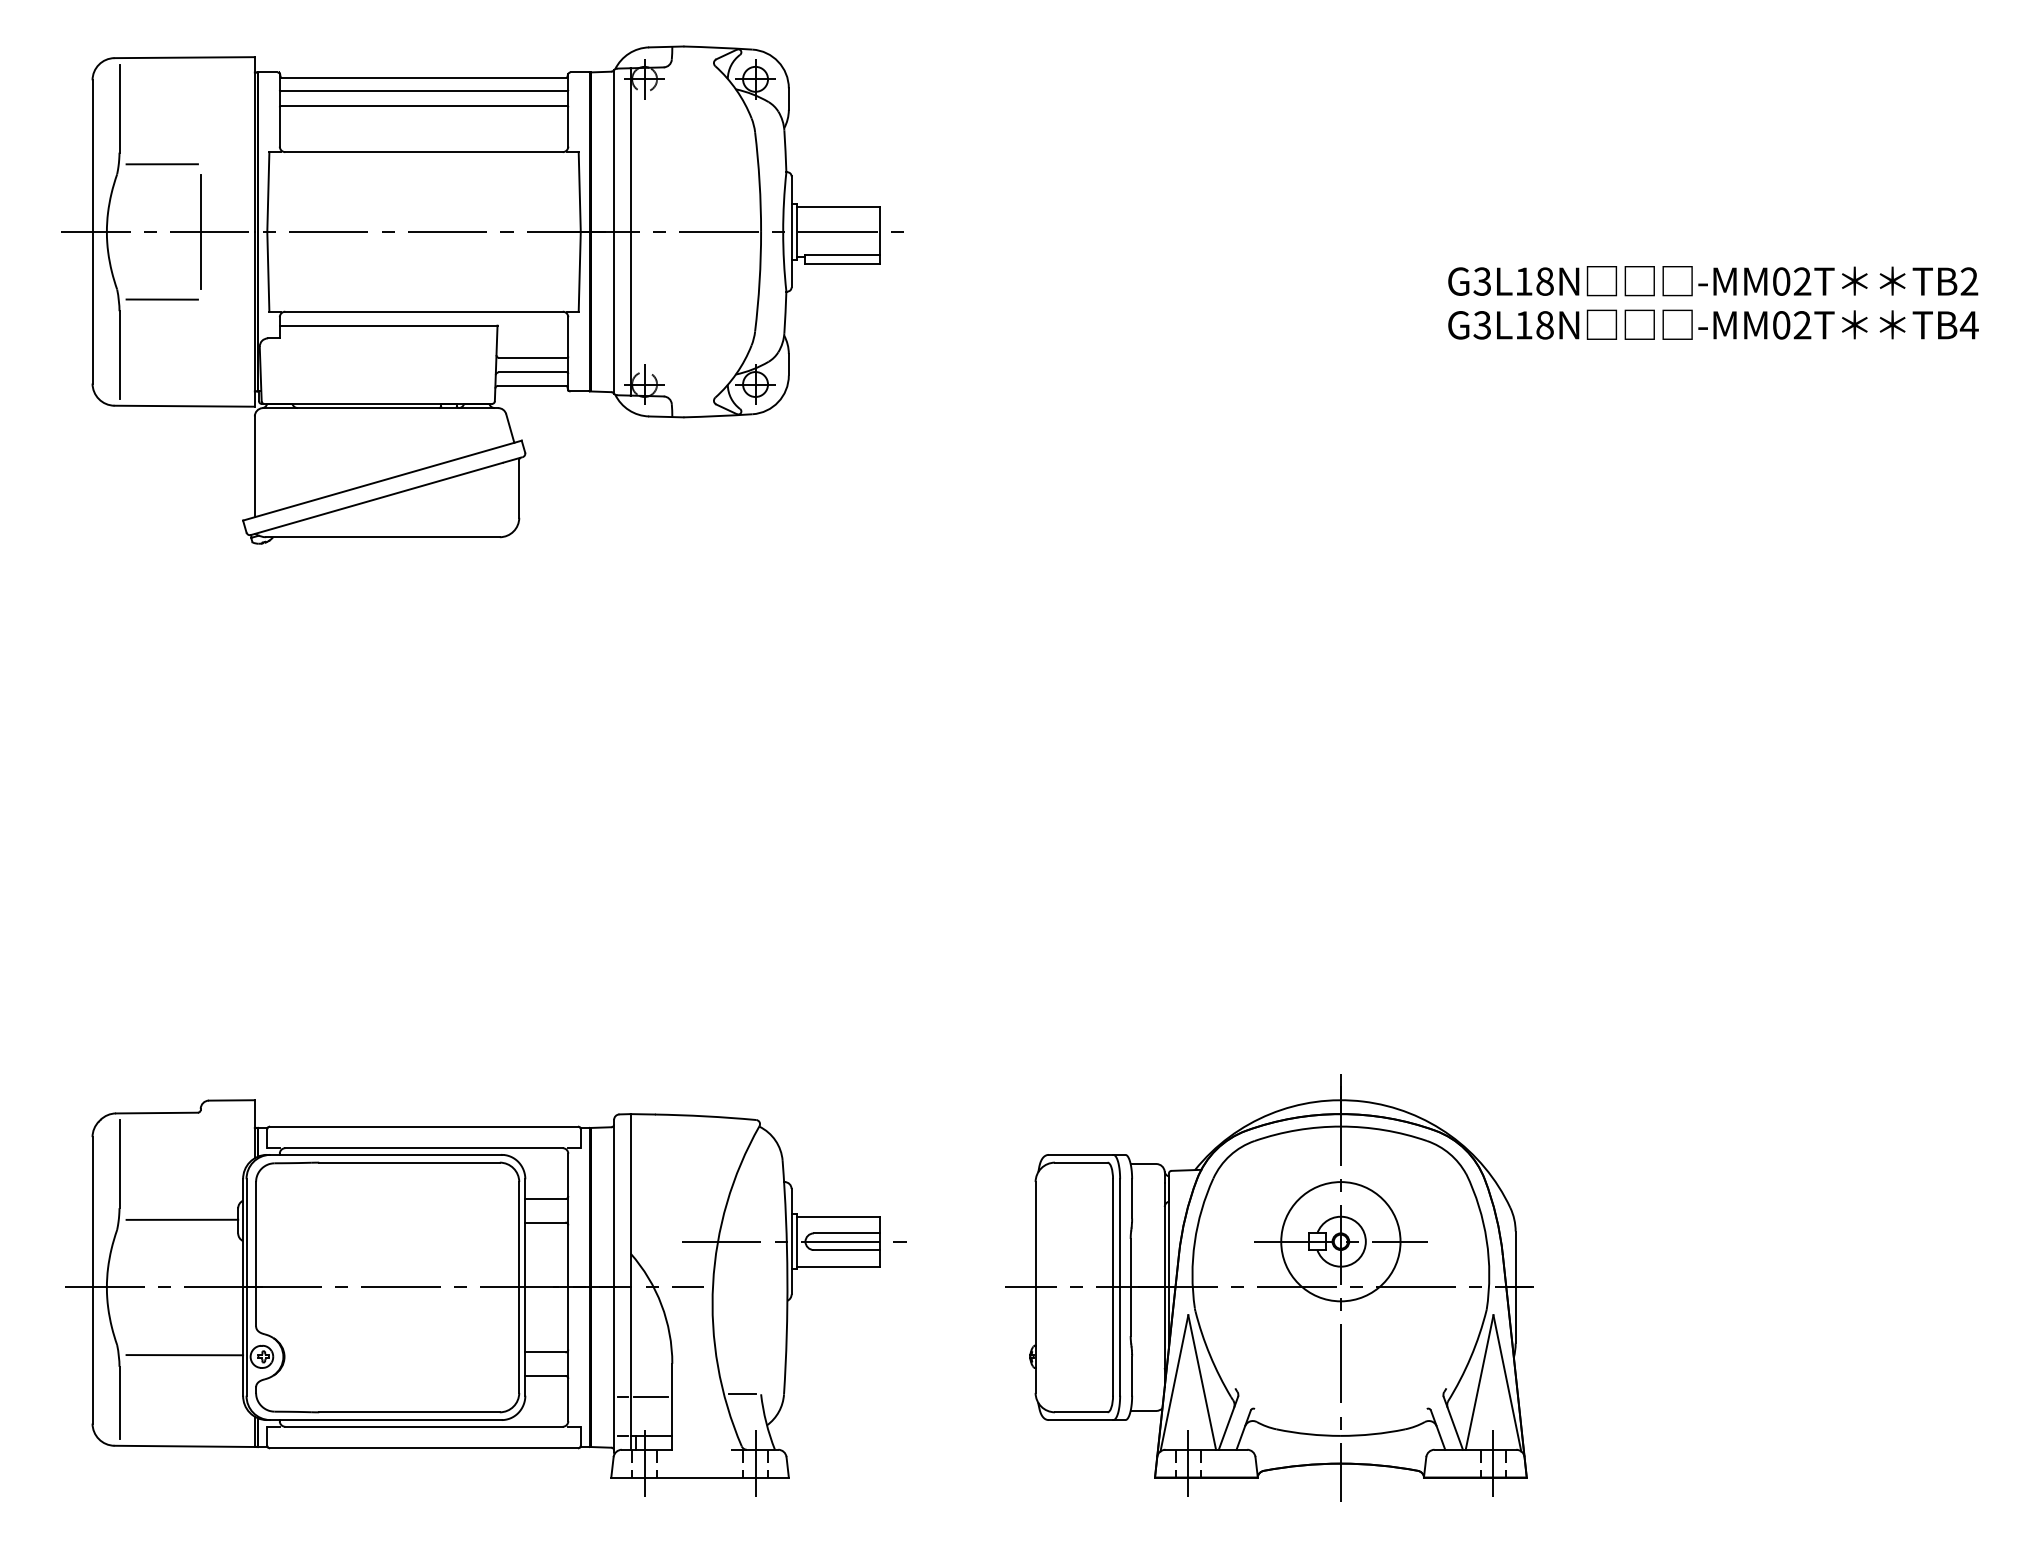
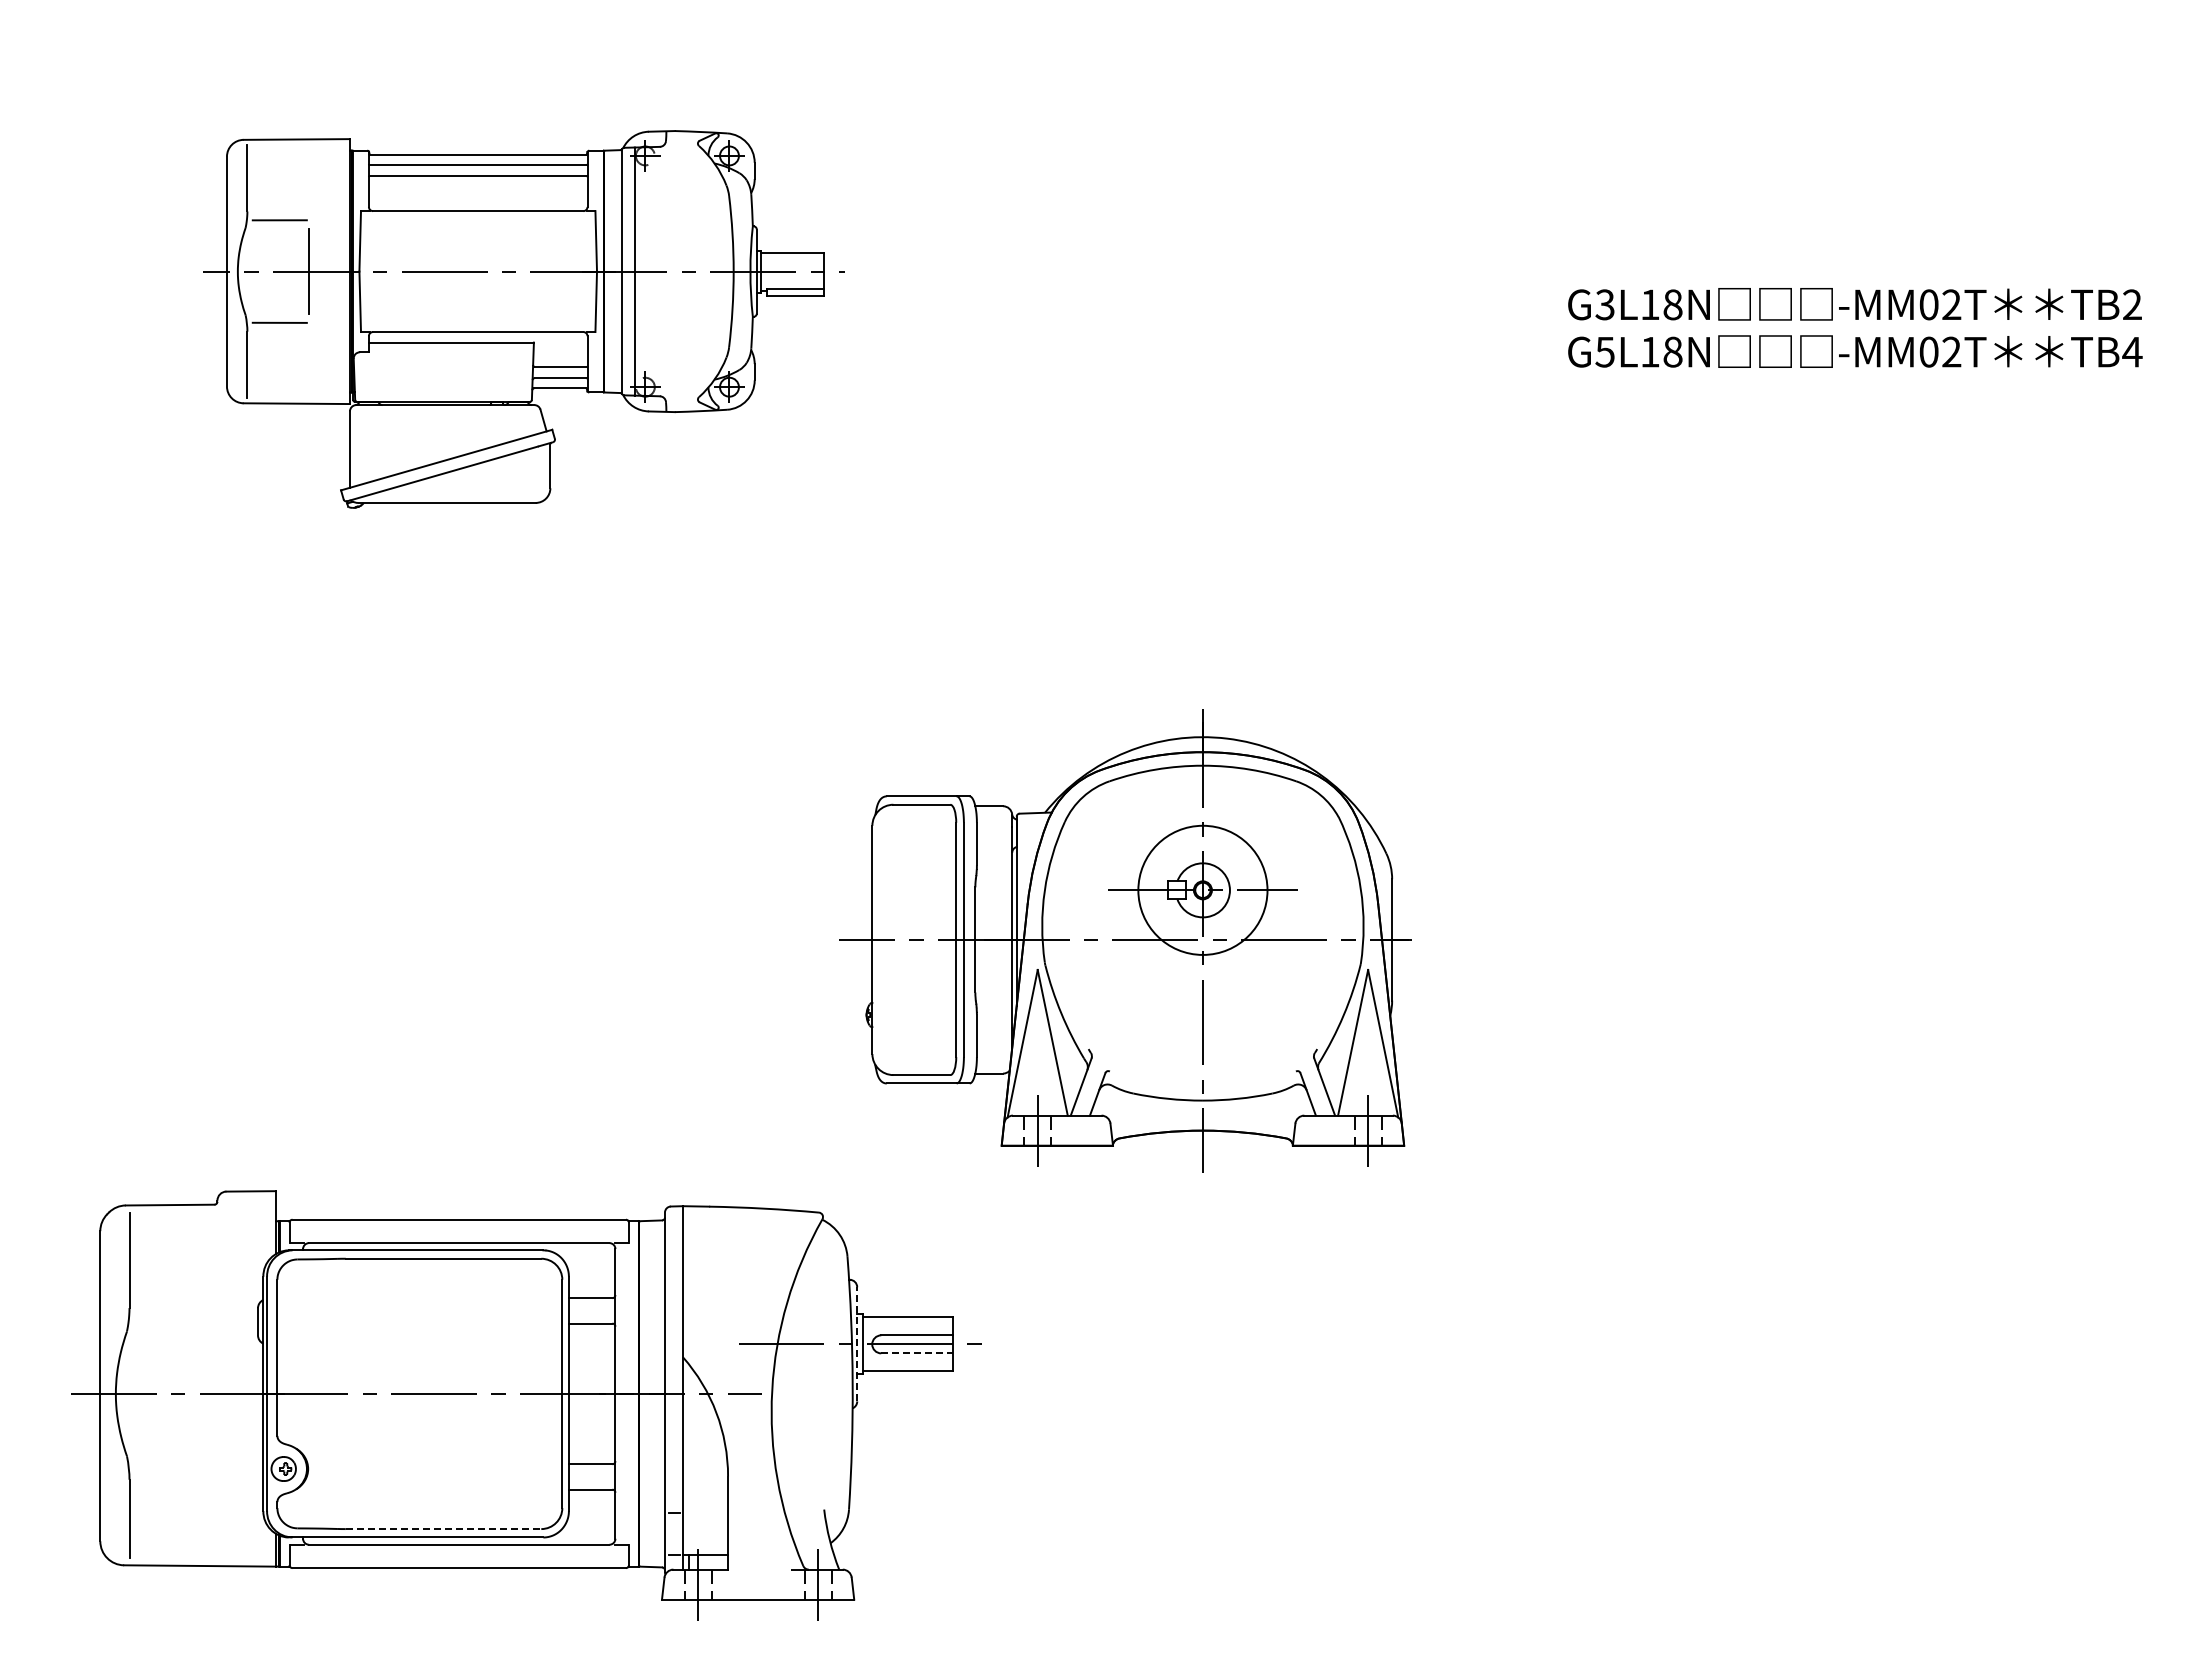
part: (482, 295) -> (522, 319), size x0.7
text: (1482, 324) -> (1605, 351), G3L18N -> G5L18N
line: (182, 1219) -> (197, 1320), removed
line: (791, 1240) -> (857, 1343), solid -> dashed
line: (847, 1250) -> (917, 1353), solid -> dashed
part: (1269, 1288) -> (1125, 940), moved
line: (185, 1355) -> (200, 1467), removed
line: (741, 1394) -> (803, 1509), removed
line: (651, 1397) -> (705, 1512), removed
line: (409, 1412) -> (443, 1529), solid -> dashed

